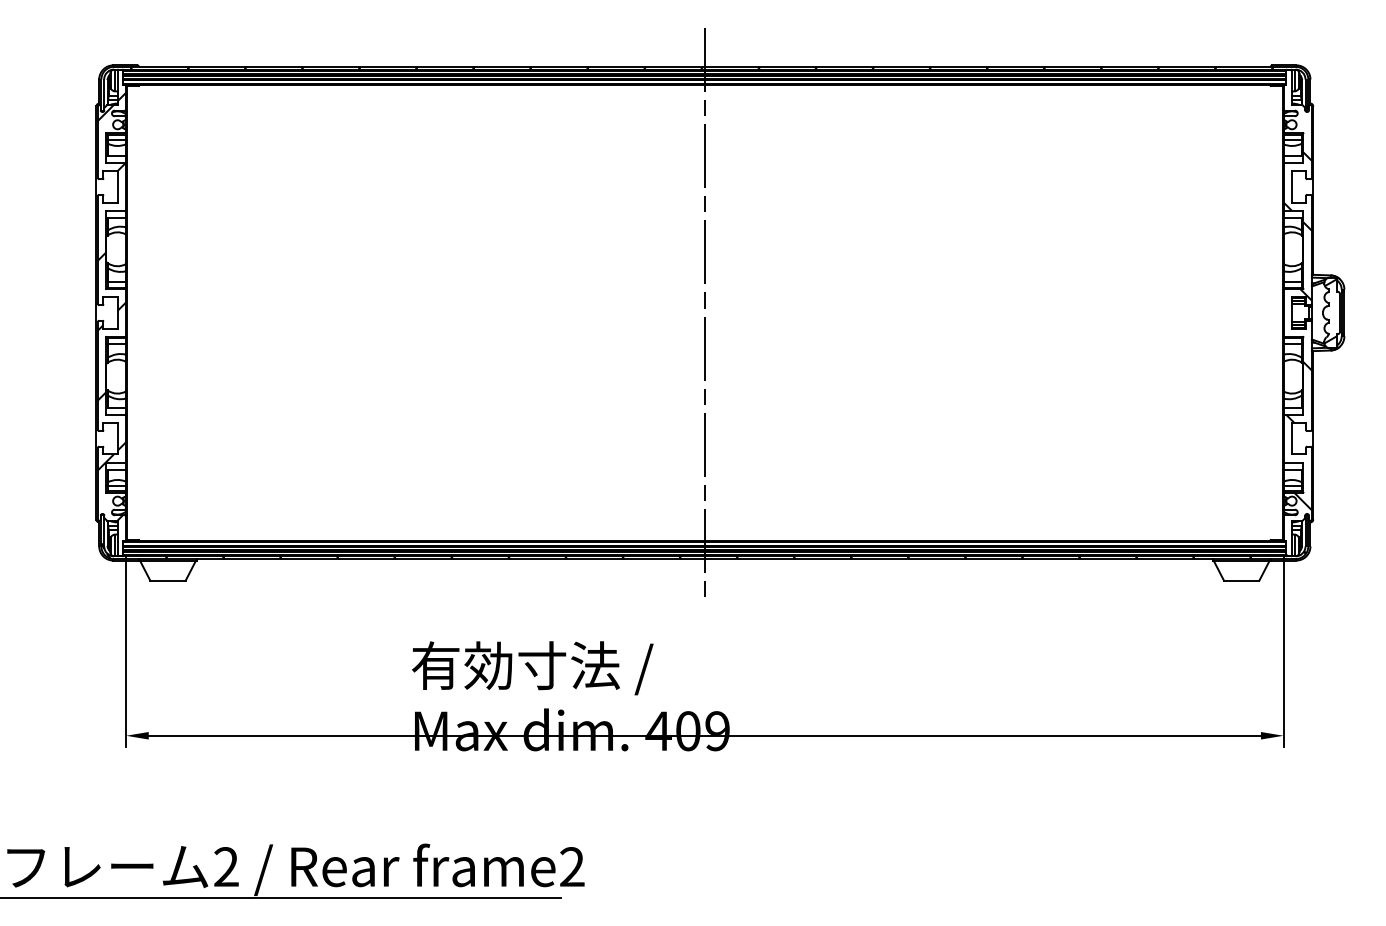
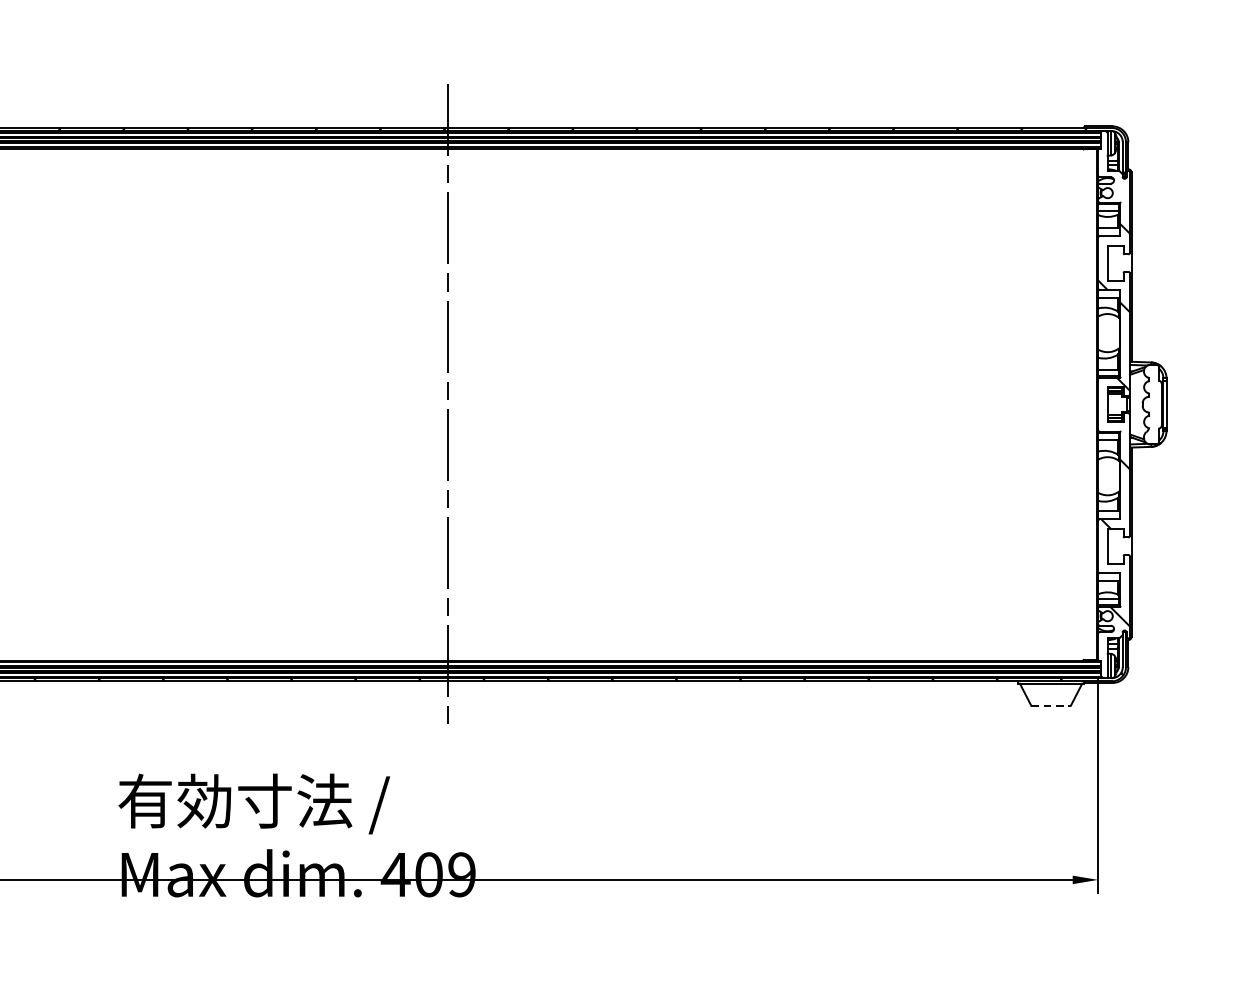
hatch: (1330, 310) -> (1150, 401), removed
line: (1241, 580) -> (1050, 705), solid -> dashed

